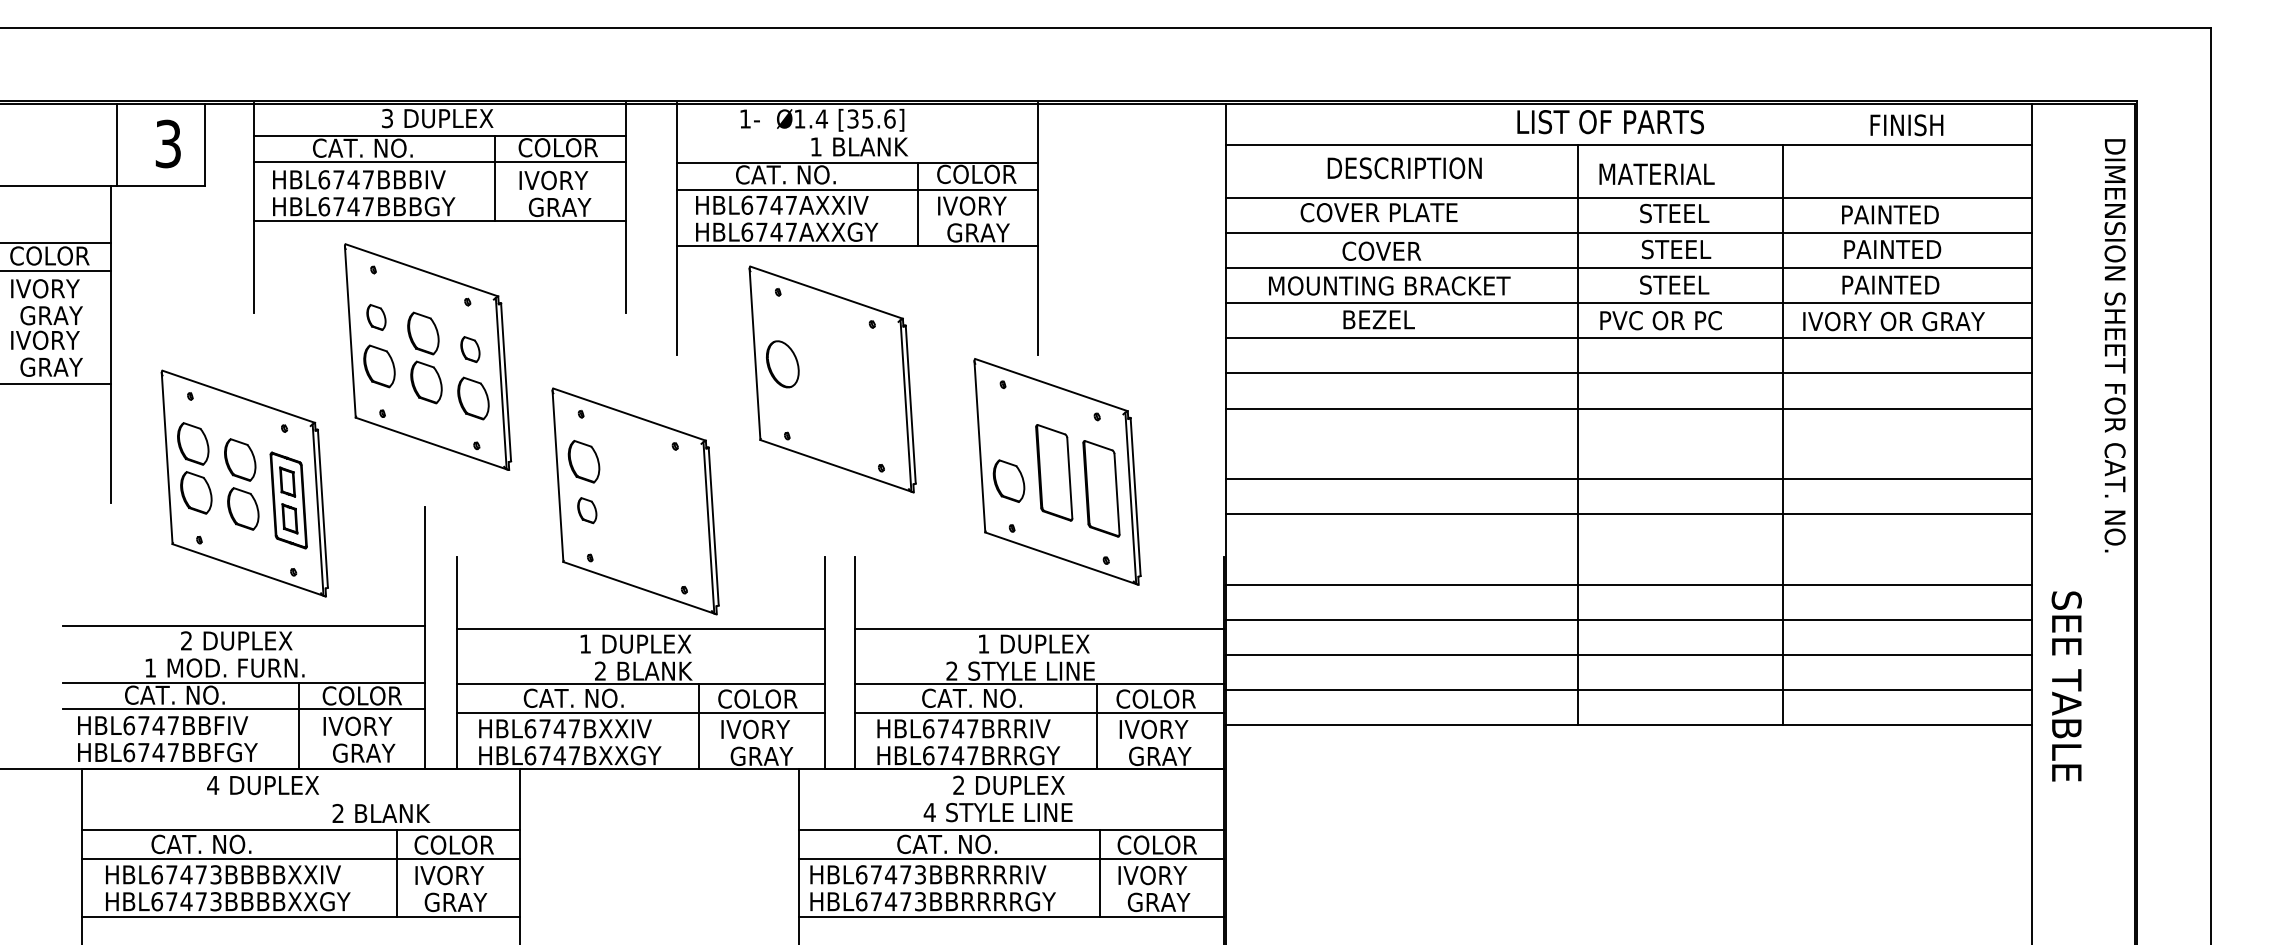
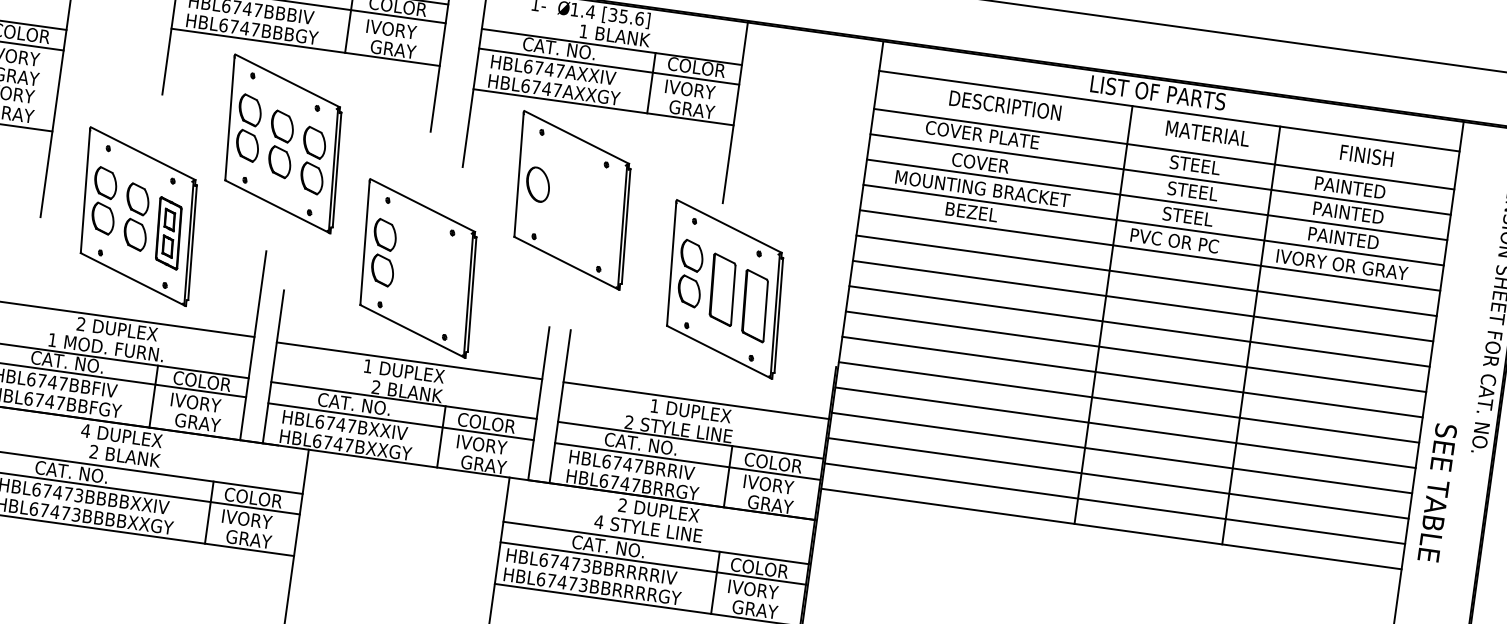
text: (1906, 125) -> (1366, 155), moved
text: (1656, 173) -> (1207, 133), moved
part: (376, 317) -> (250, 110), size x1.67
part: (470, 349) -> (314, 142), size x1.67
part: (1005, 431) -> (691, 255), added
line: (1629, 443) -> (1139, 326), added
part: (587, 510) -> (382, 270), size x1.67
line: (1629, 549) -> (1129, 402), added
text: (2066, 686) -> (1437, 492), moved
text: (381, 812) -> (125, 455), moved

